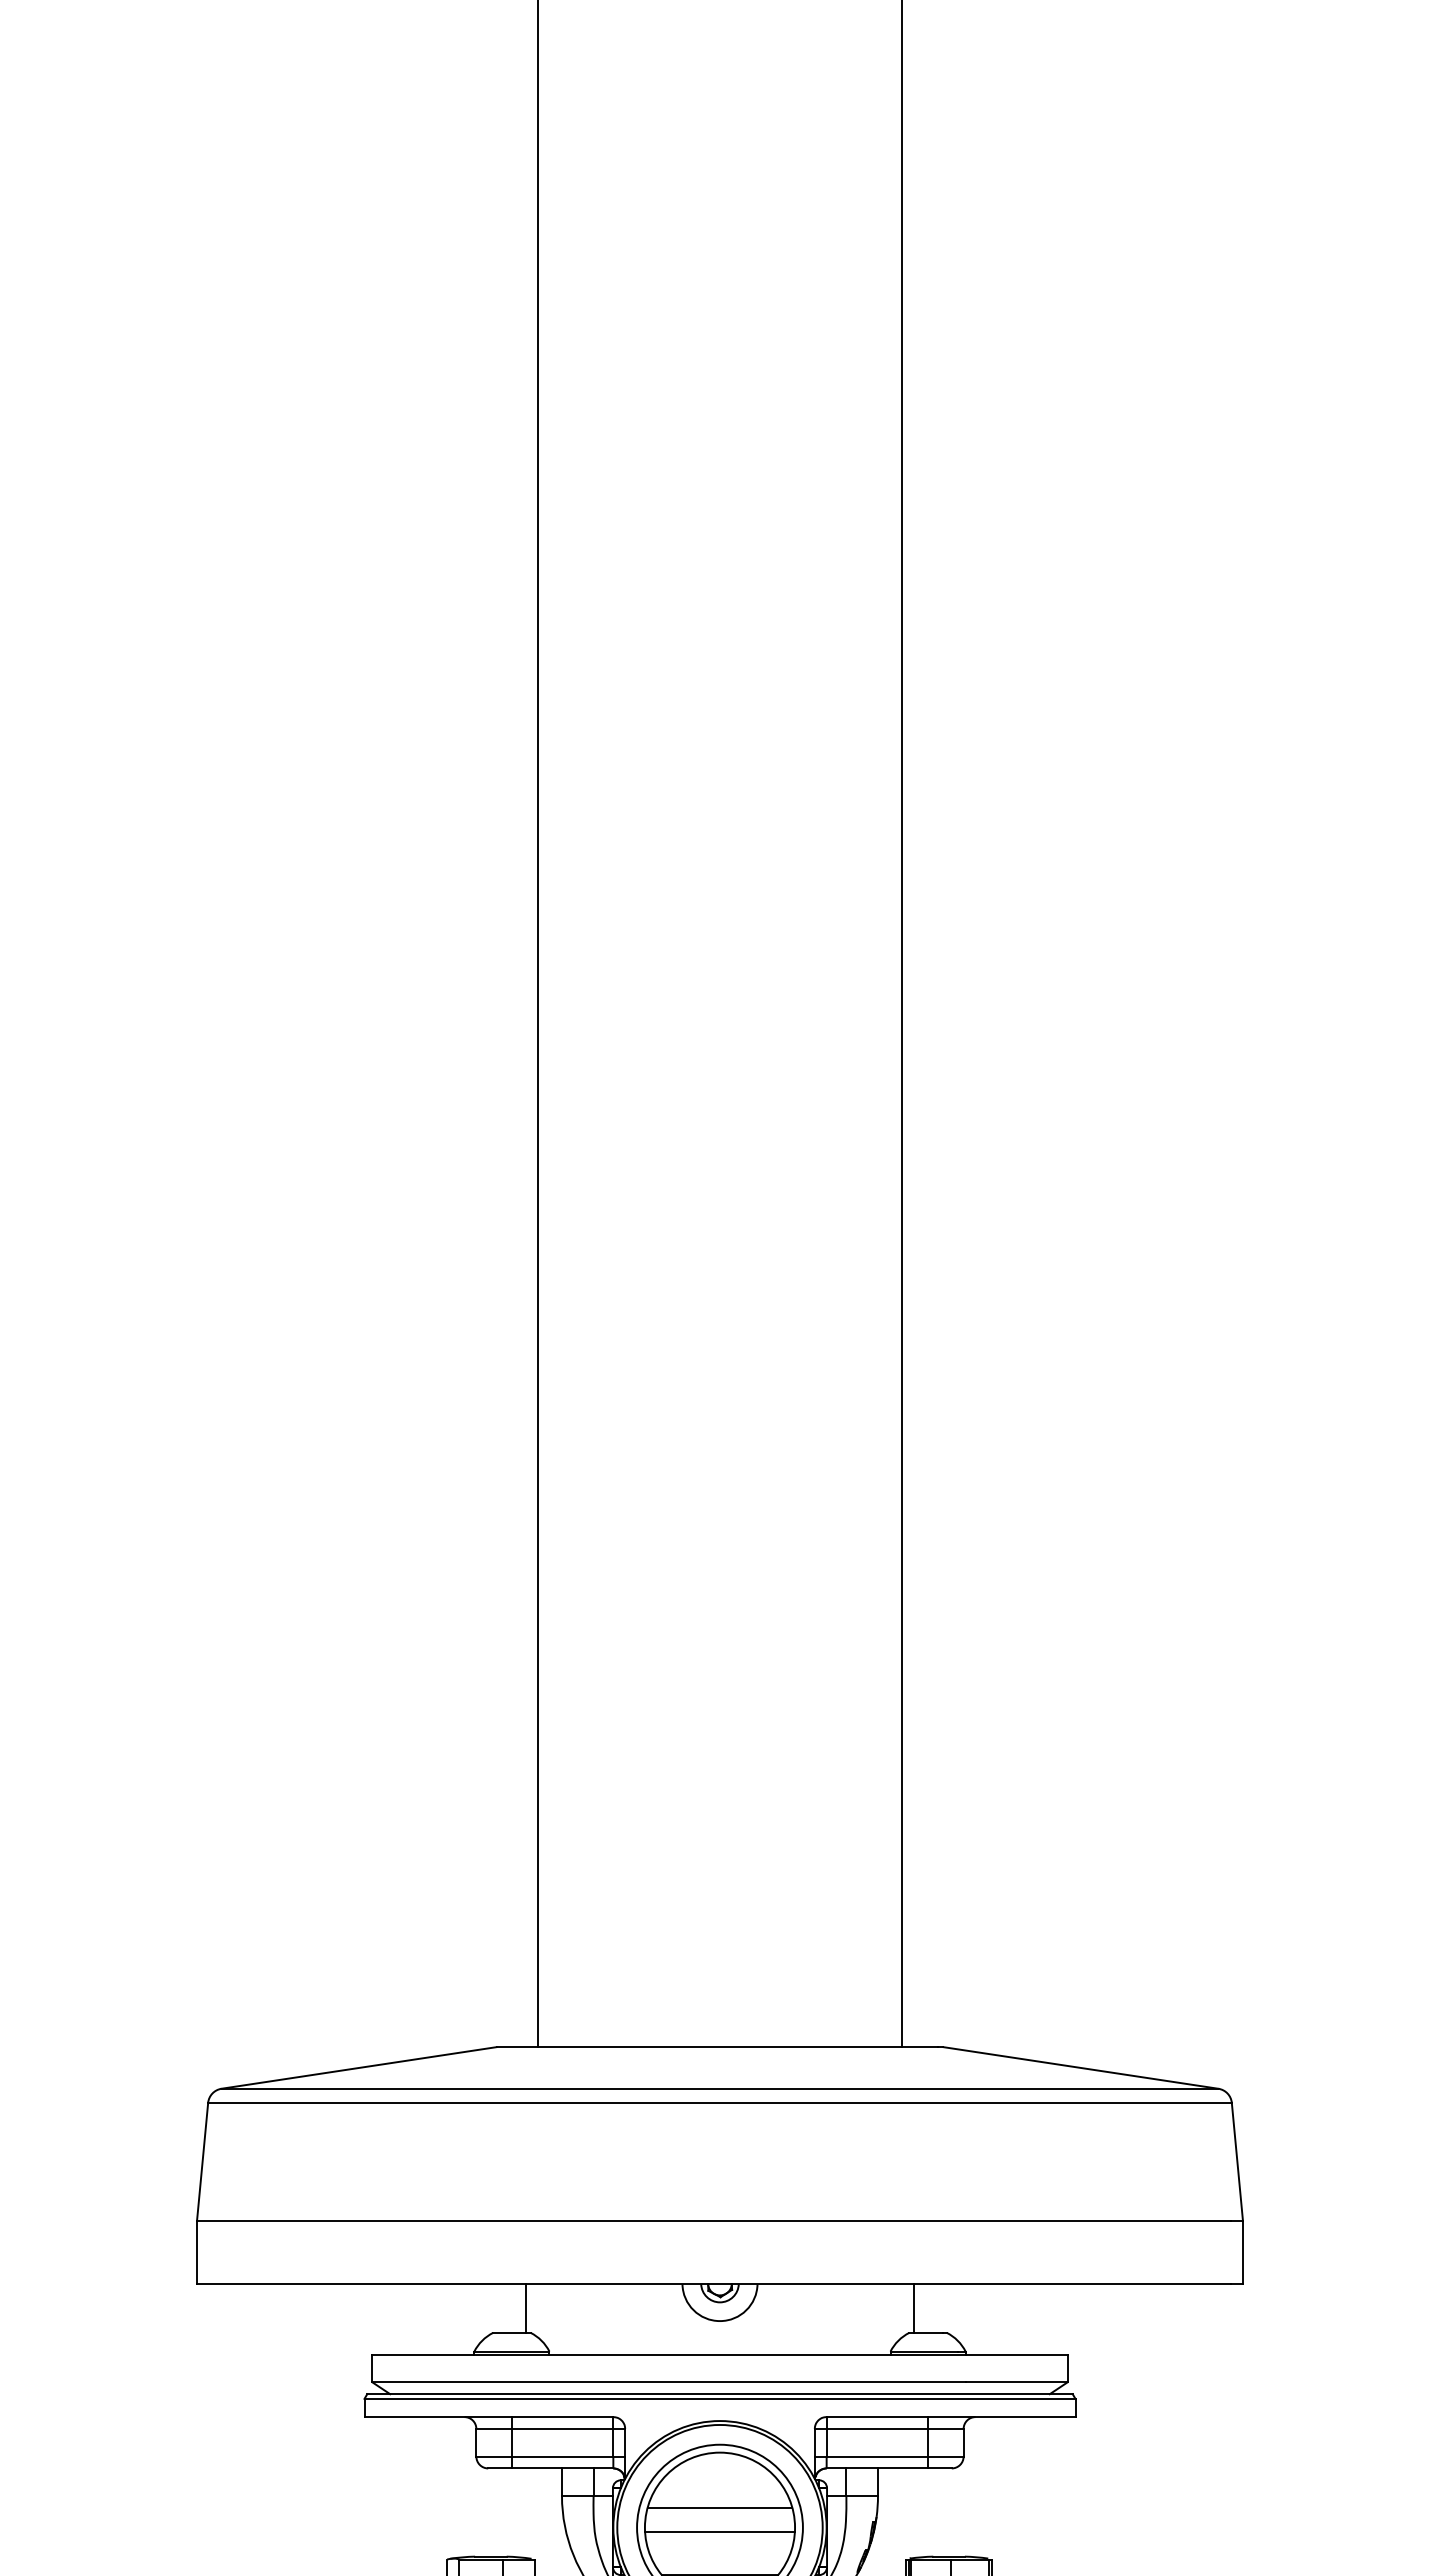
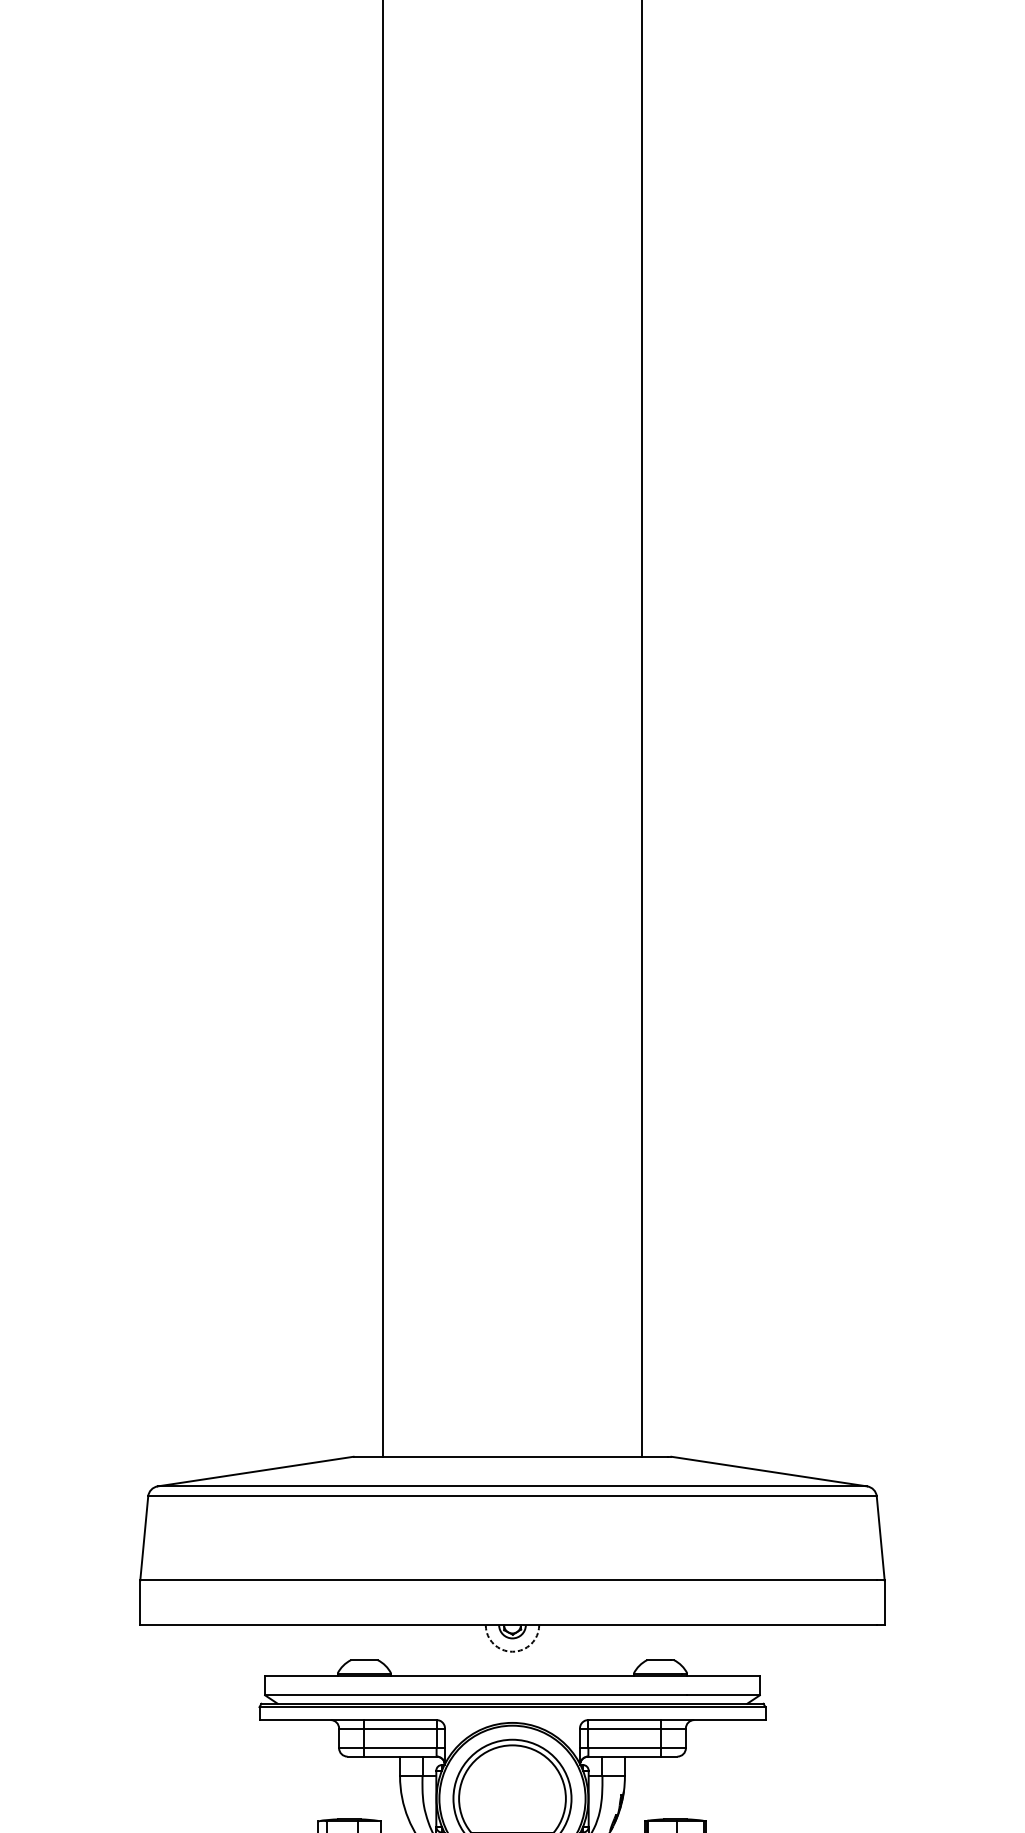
line: (526, 2308) -> (374, 1642), removed
line: (913, 2308) -> (650, 1642), removed
arc: (720, 2321) -> (512, 1652), solid -> dashed
line: (719, 2507) -> (512, 1784), removed
line: (719, 2531) -> (512, 1801), removed

